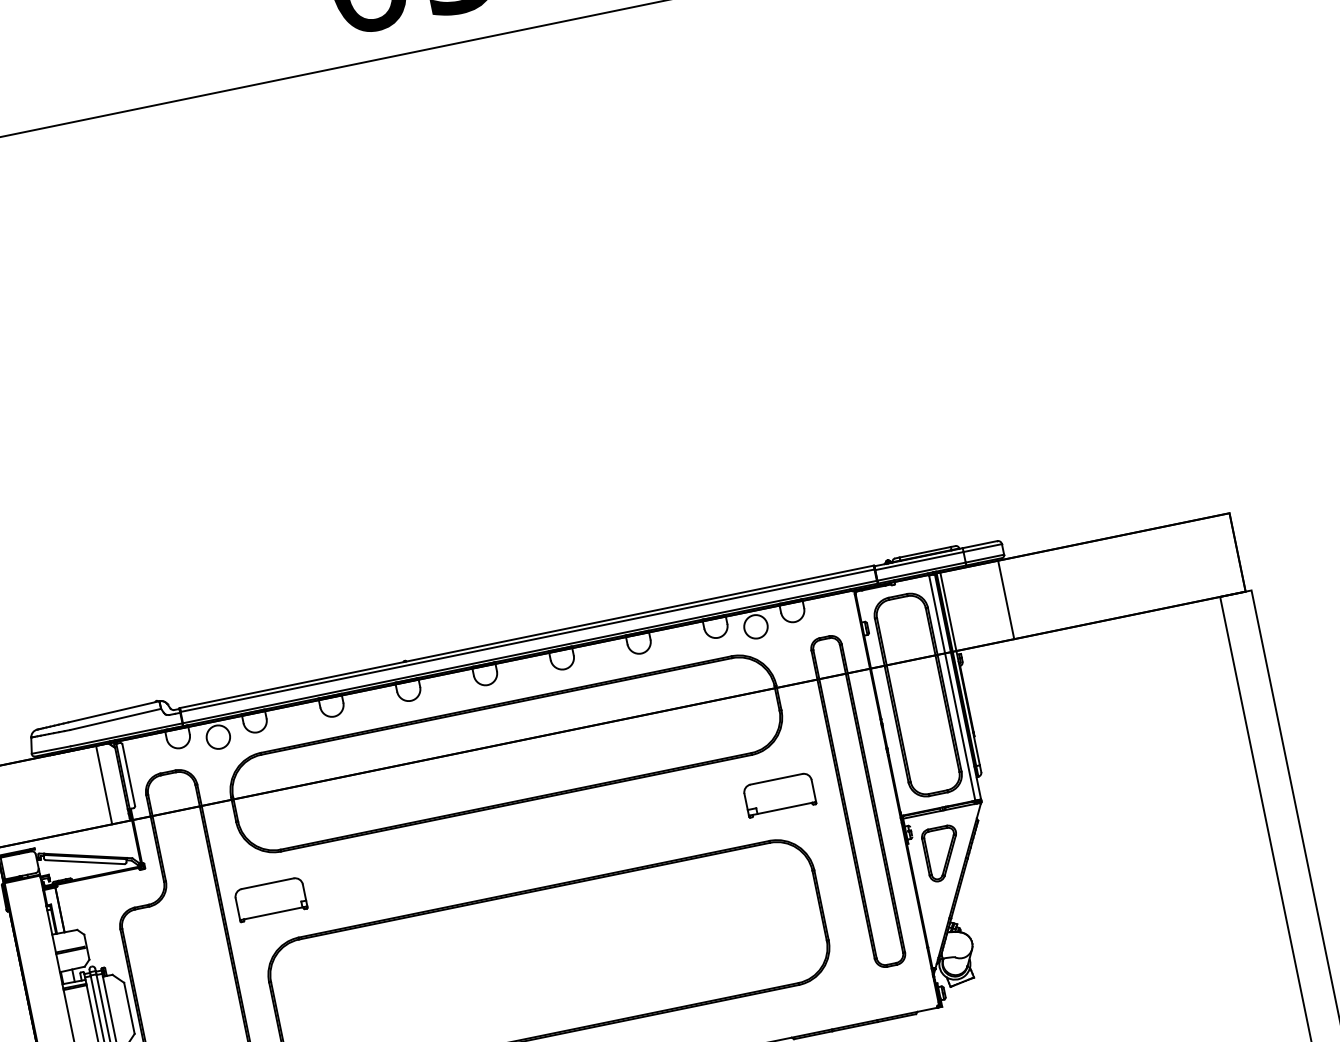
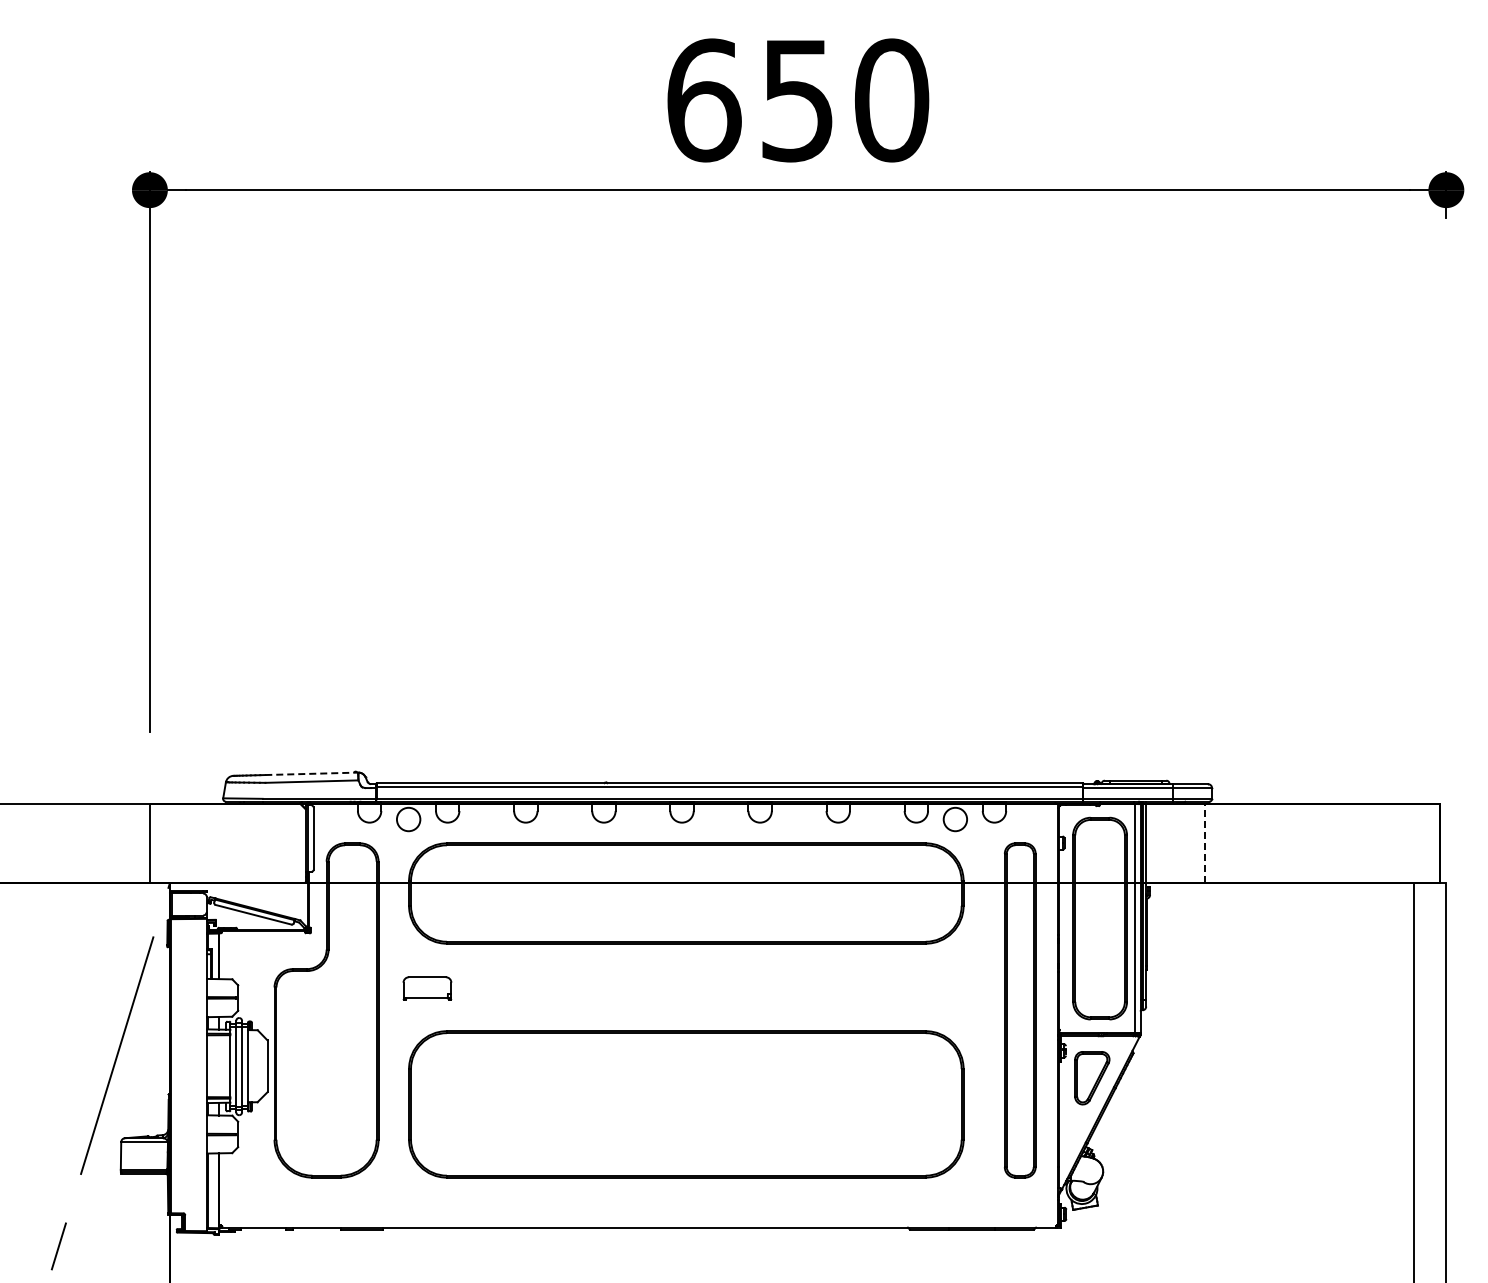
line: (1006, 599) -> (1205, 843), solid -> dashed
line: (113, 711) -> (311, 773), solid -> dashed
line: (104, 785) -> (287, 843), removed
part: (779, 795) -> (944, 988), removed
part: (271, 899) -> (427, 988), size x0.7

